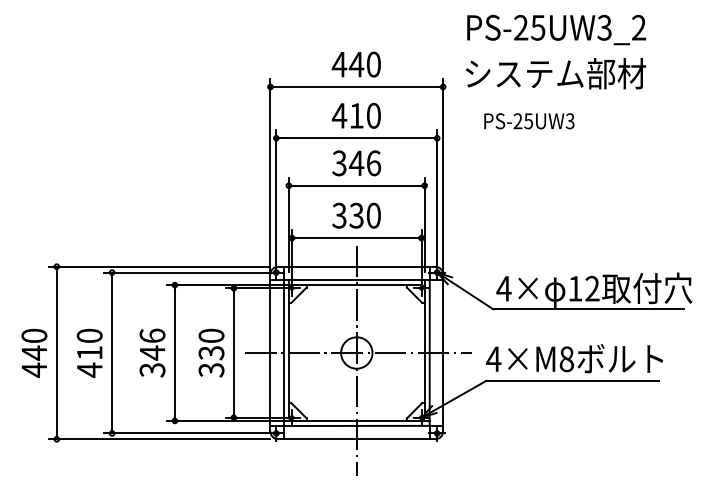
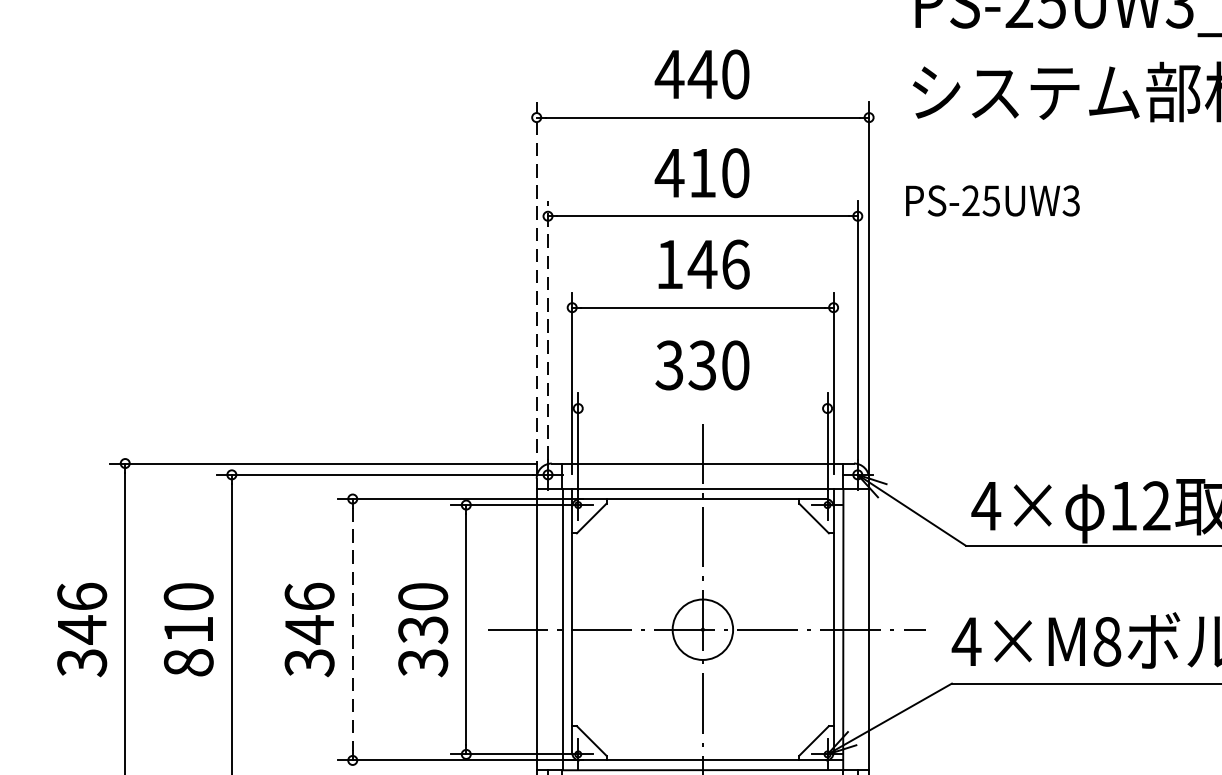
text: (529, 121) -> (993, 201), moved
text: (339, 163) -> (669, 264), 346 -> 146
line: (270, 175) -> (536, 287), solid -> dashed
line: (276, 197) -> (548, 330), solid -> dashed
line: (356, 238) -> (702, 409), removed
text: (34, 352) -> (82, 628), 440 -> 346
line: (174, 353) -> (351, 630), solid -> dashed
text: (89, 369) -> (188, 661), 410 -> 810

